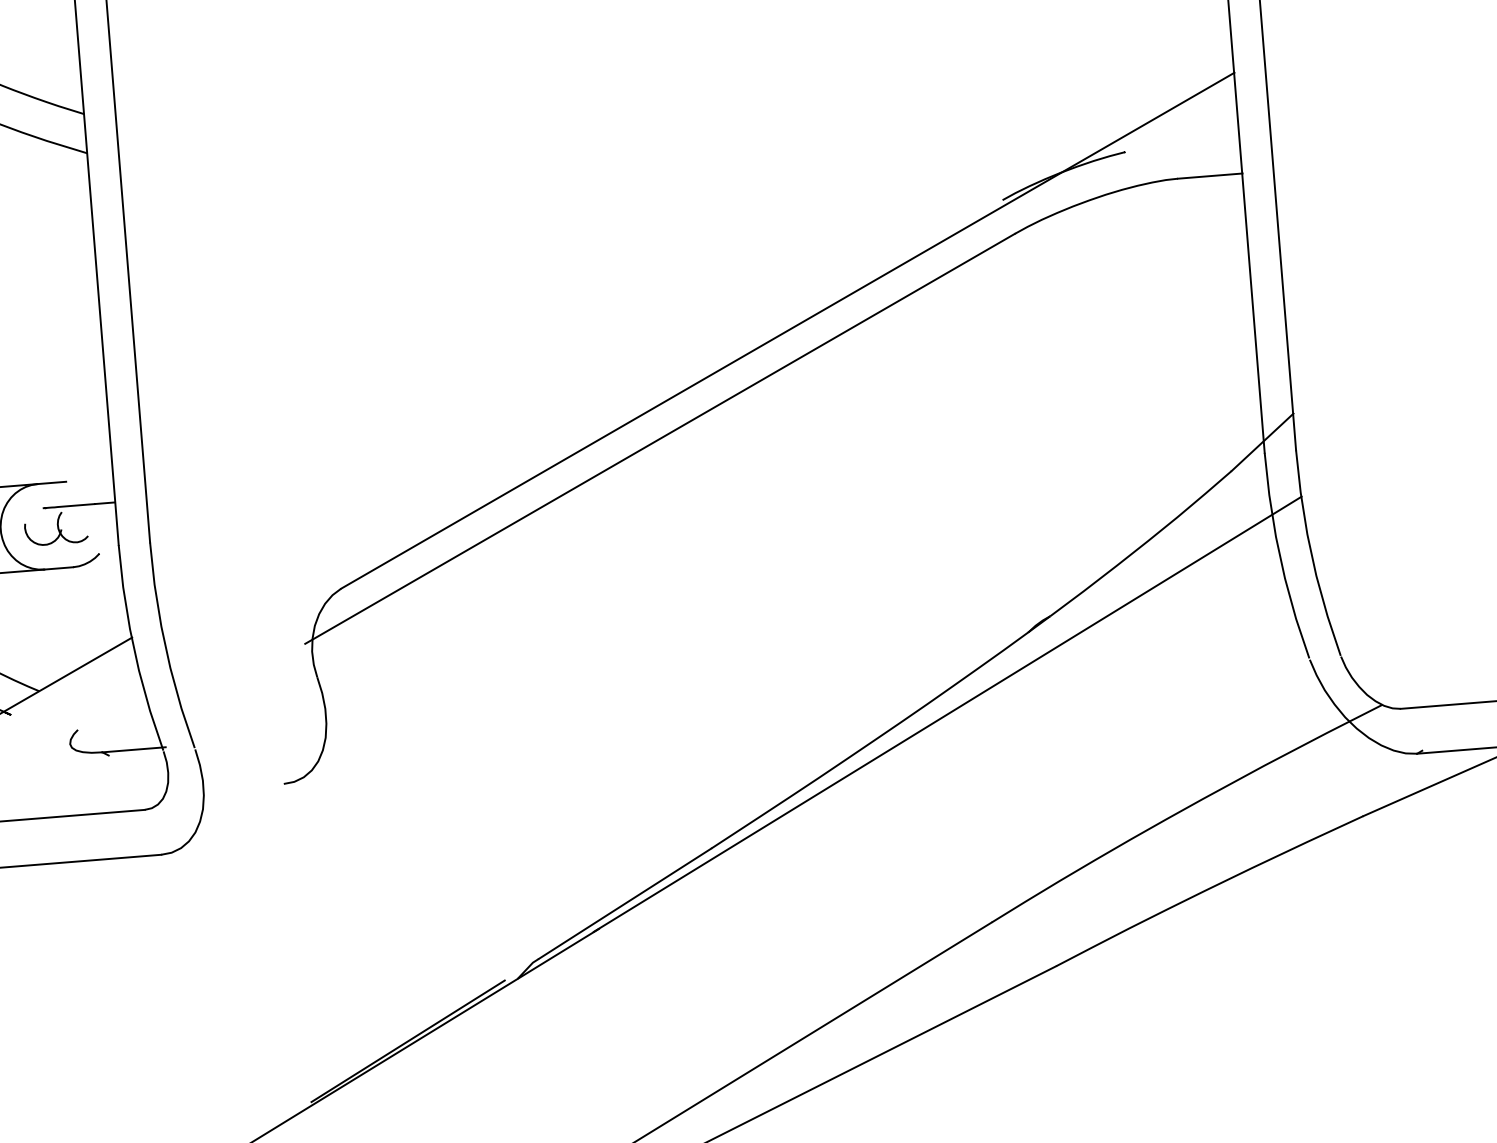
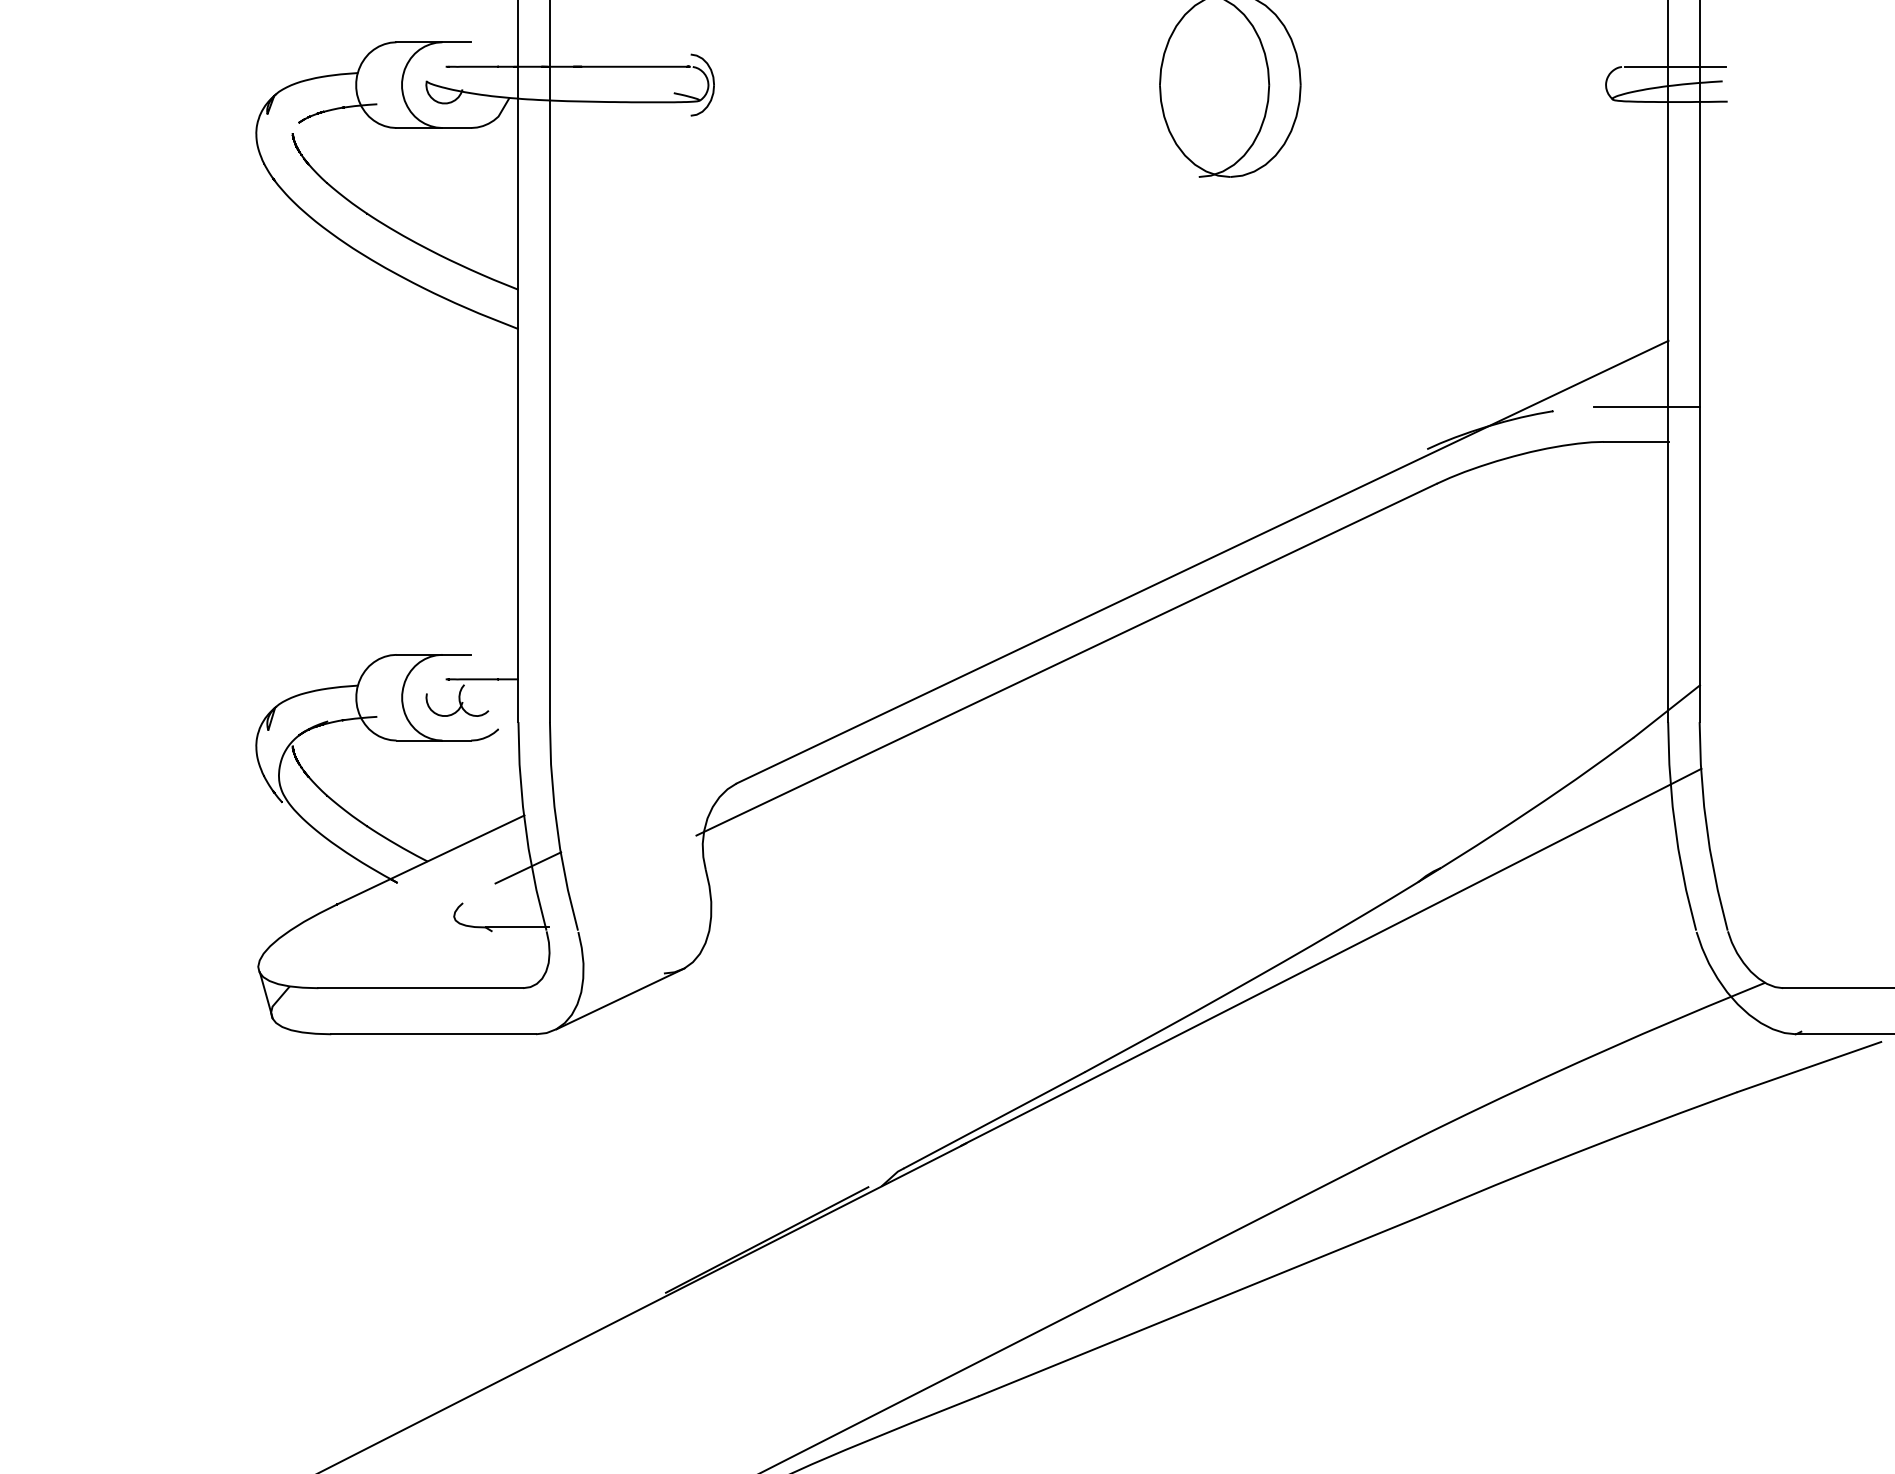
line: (1218, 140) -> (1647, 407), added
line: (140, 689) -> (528, 867), added
line: (242, 812) -> (620, 998), added

